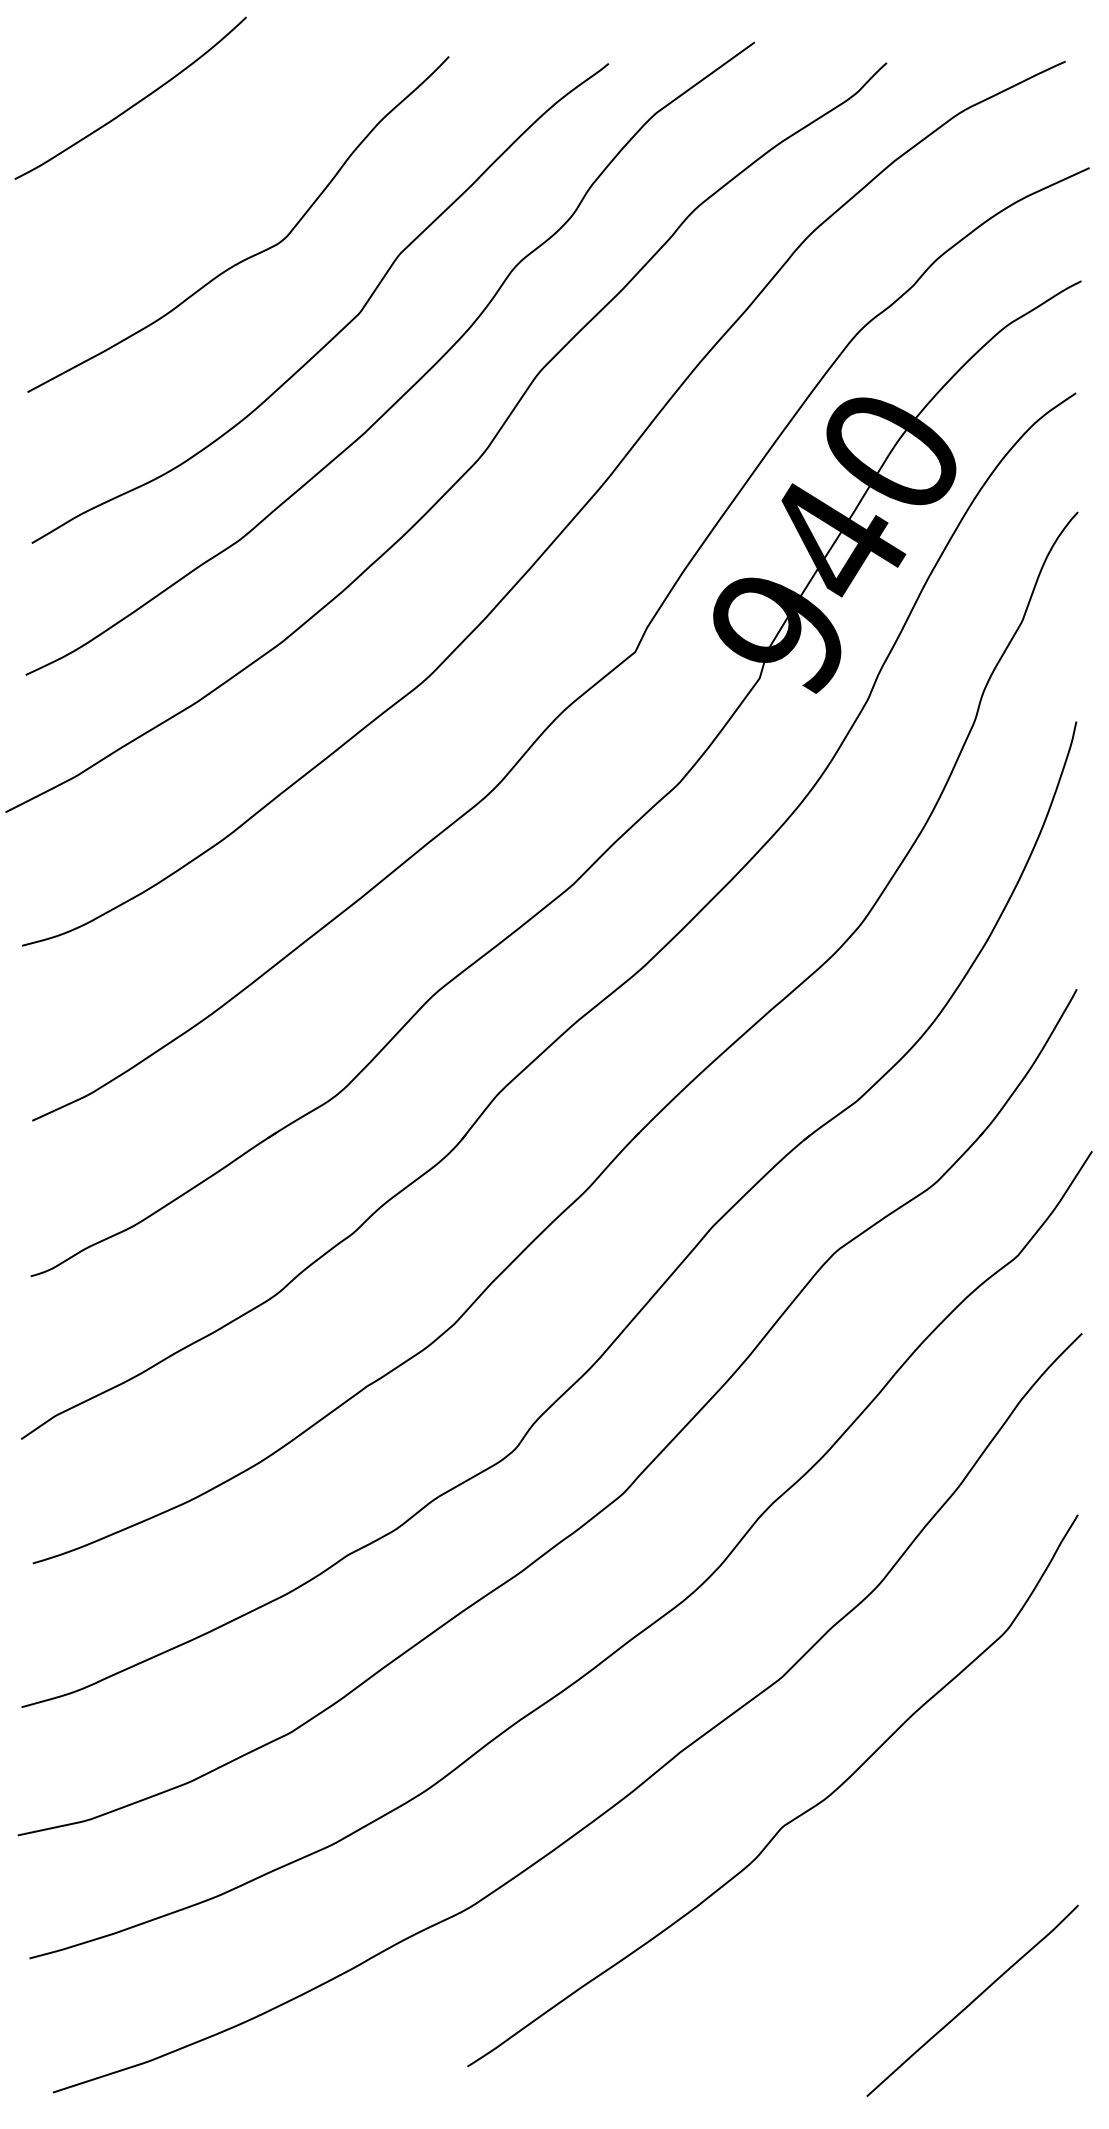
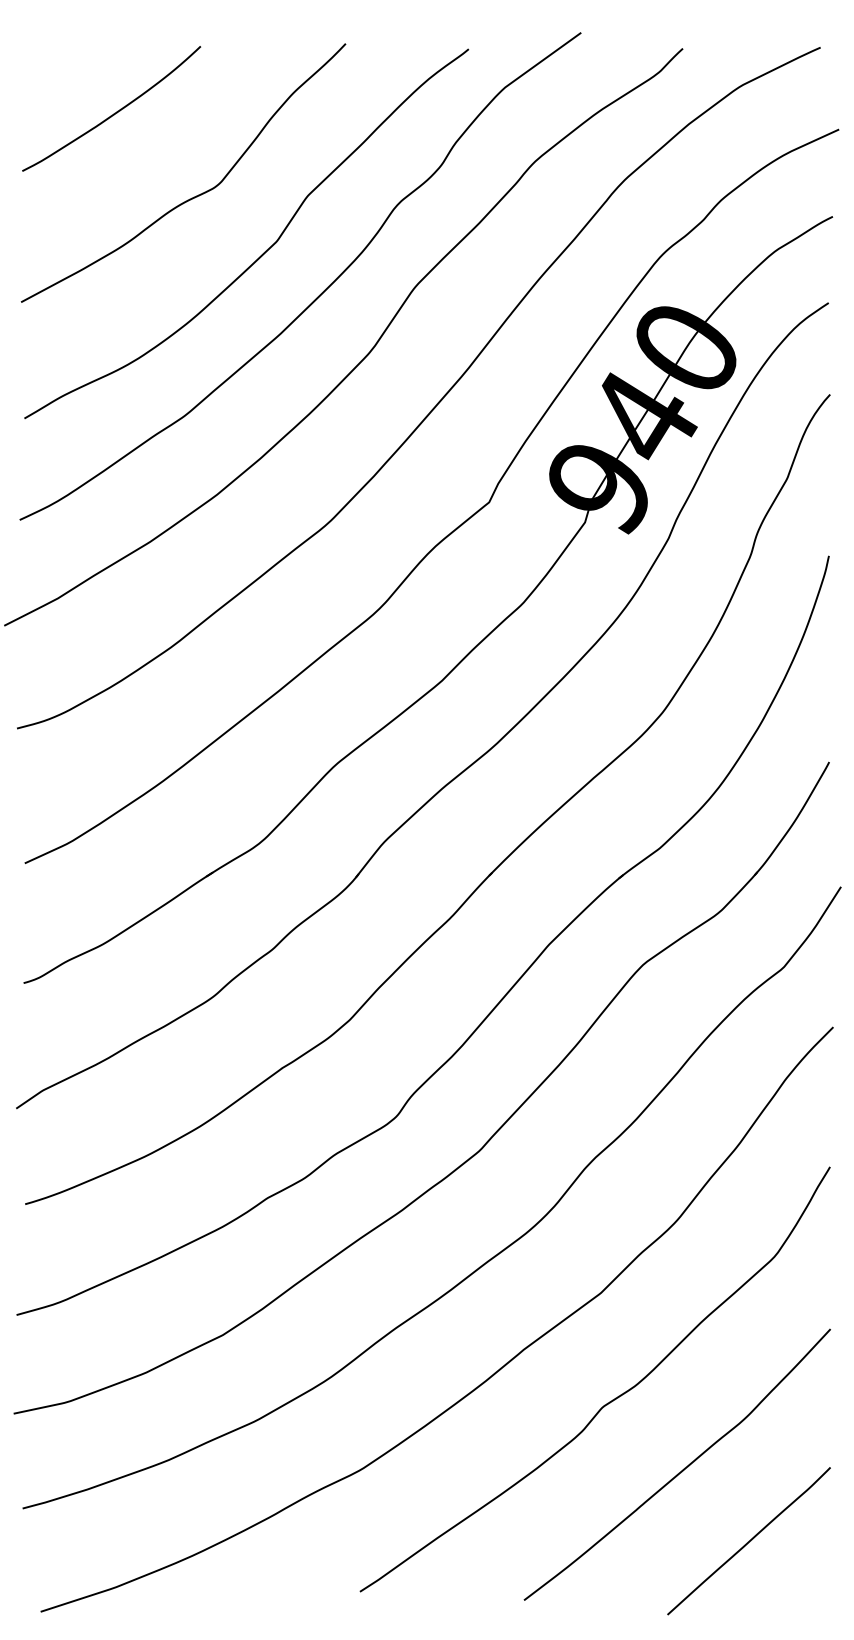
curve: (133, 104) -> (113, 113), moved
curve: (886, 1907) -> (682, 1469), added

